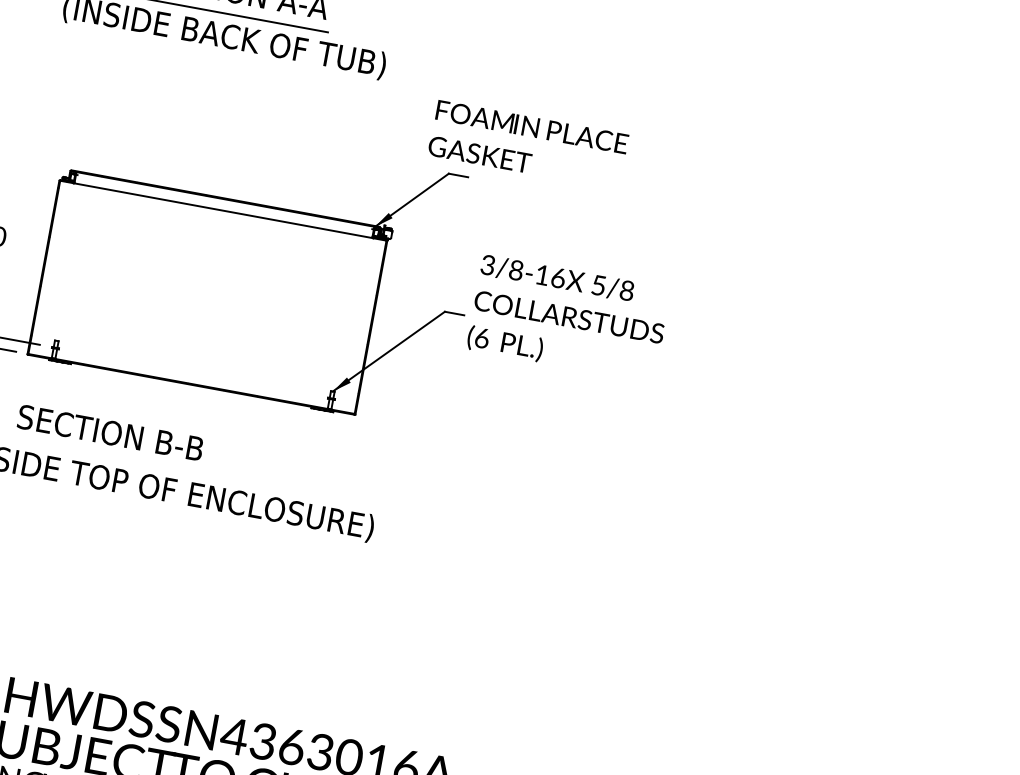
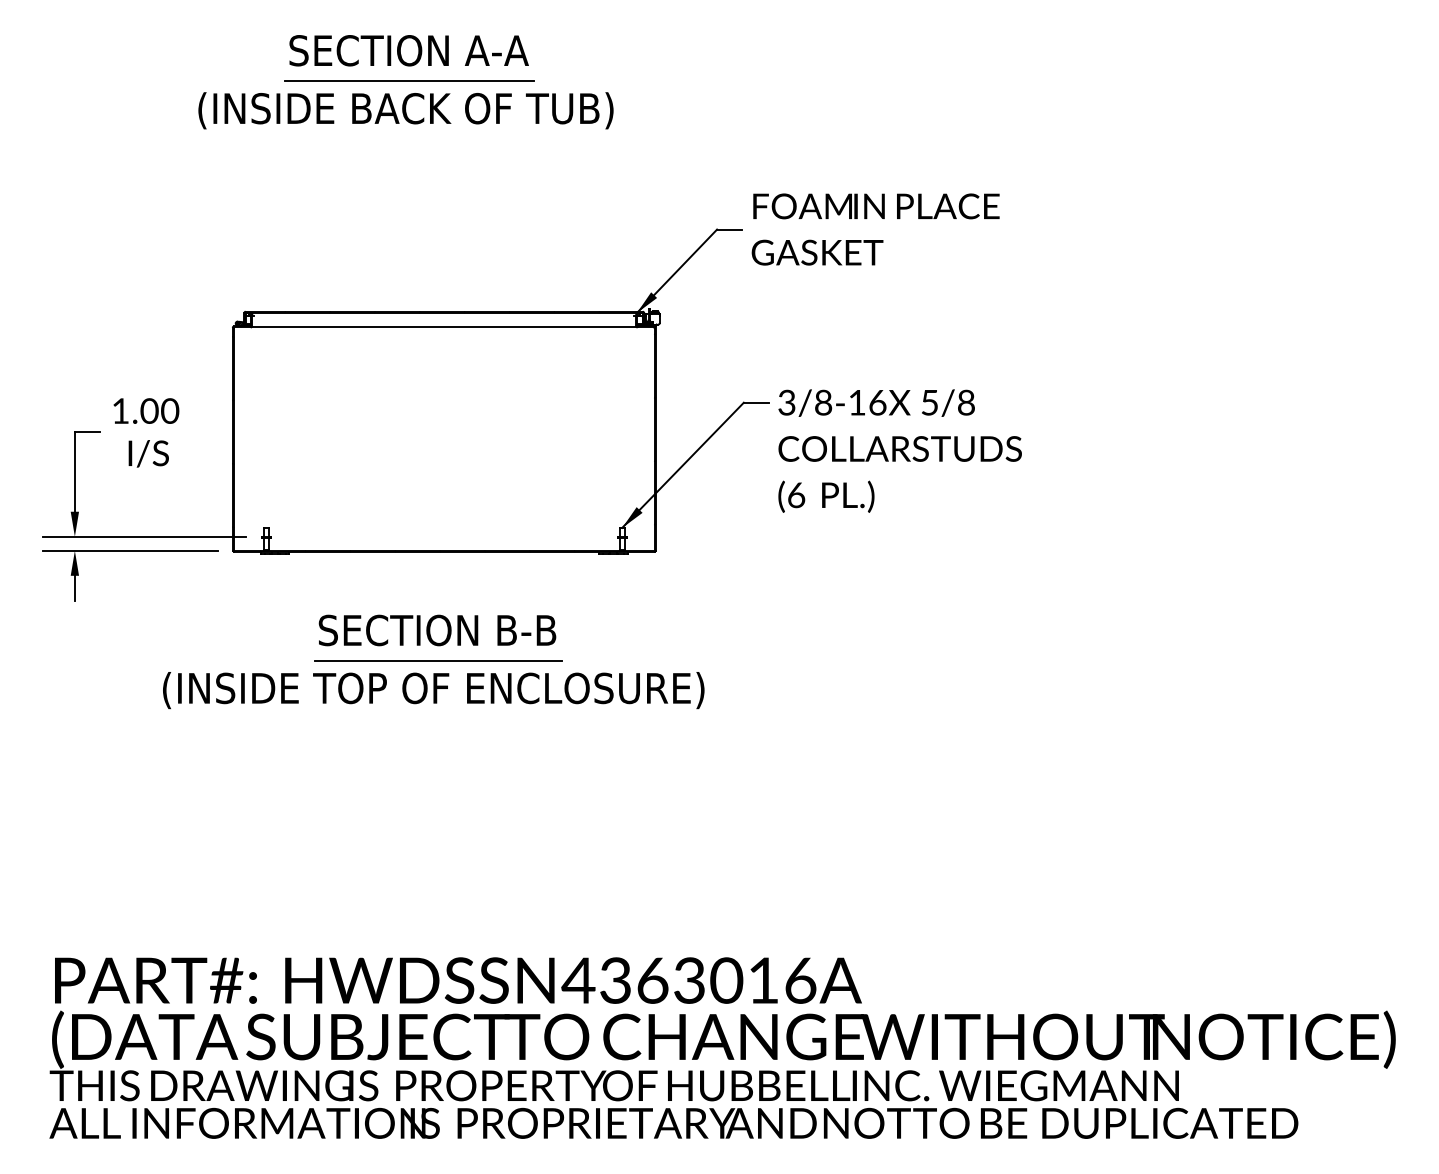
text: (528, 144) -> (875, 229), moved
text: (568, 318) -> (899, 450), moved
text: (110, 432) -> (437, 630), moved
line: (171, 468) -> (438, 660), added

